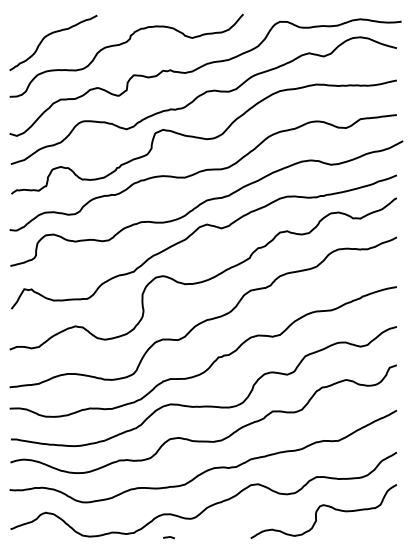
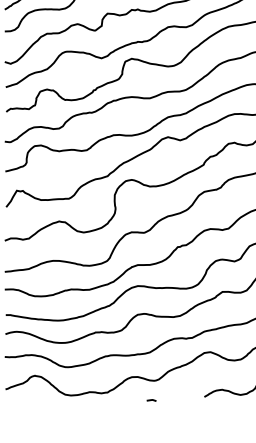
line: (168, 537) -> (151, 400), moved

